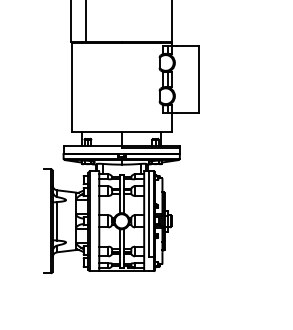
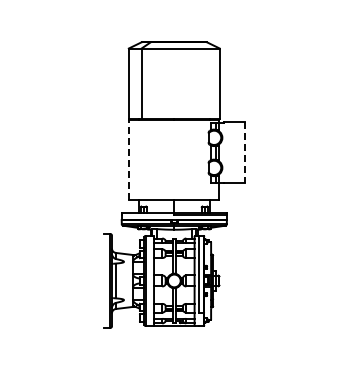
line: (199, 80) -> (244, 153), solid -> dashed
line: (72, 88) -> (129, 160), solid -> dashed

